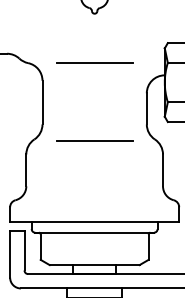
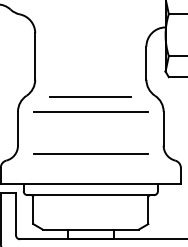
line: (94, 62) -> (90, 13), removed
line: (94, 154) -> (90, 111), added
line: (94, 194) -> (90, 154), added

